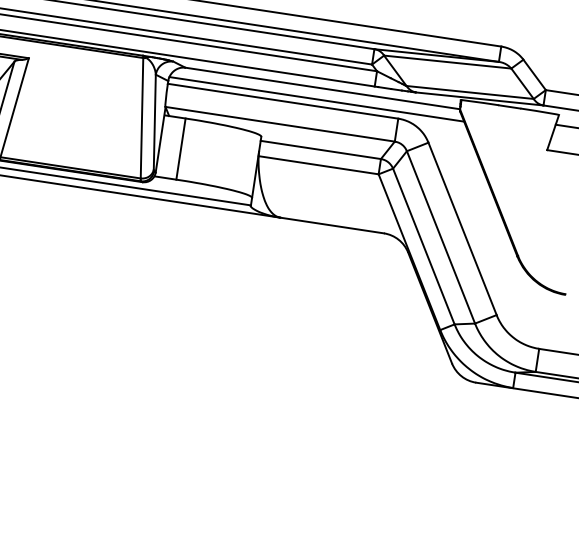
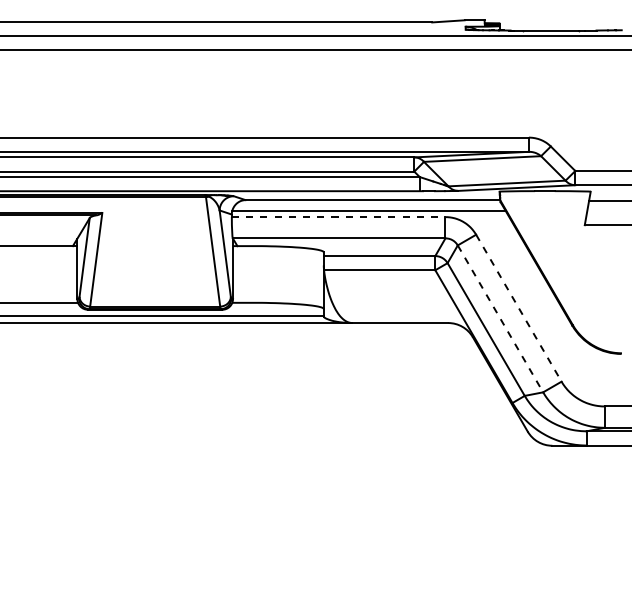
line: (282, 101) -> (338, 217), solid -> dashed
line: (180, 149) -> (252, 274), removed
line: (462, 229) -> (518, 308), solid -> dashed
line: (441, 236) -> (500, 318), solid -> dashed

